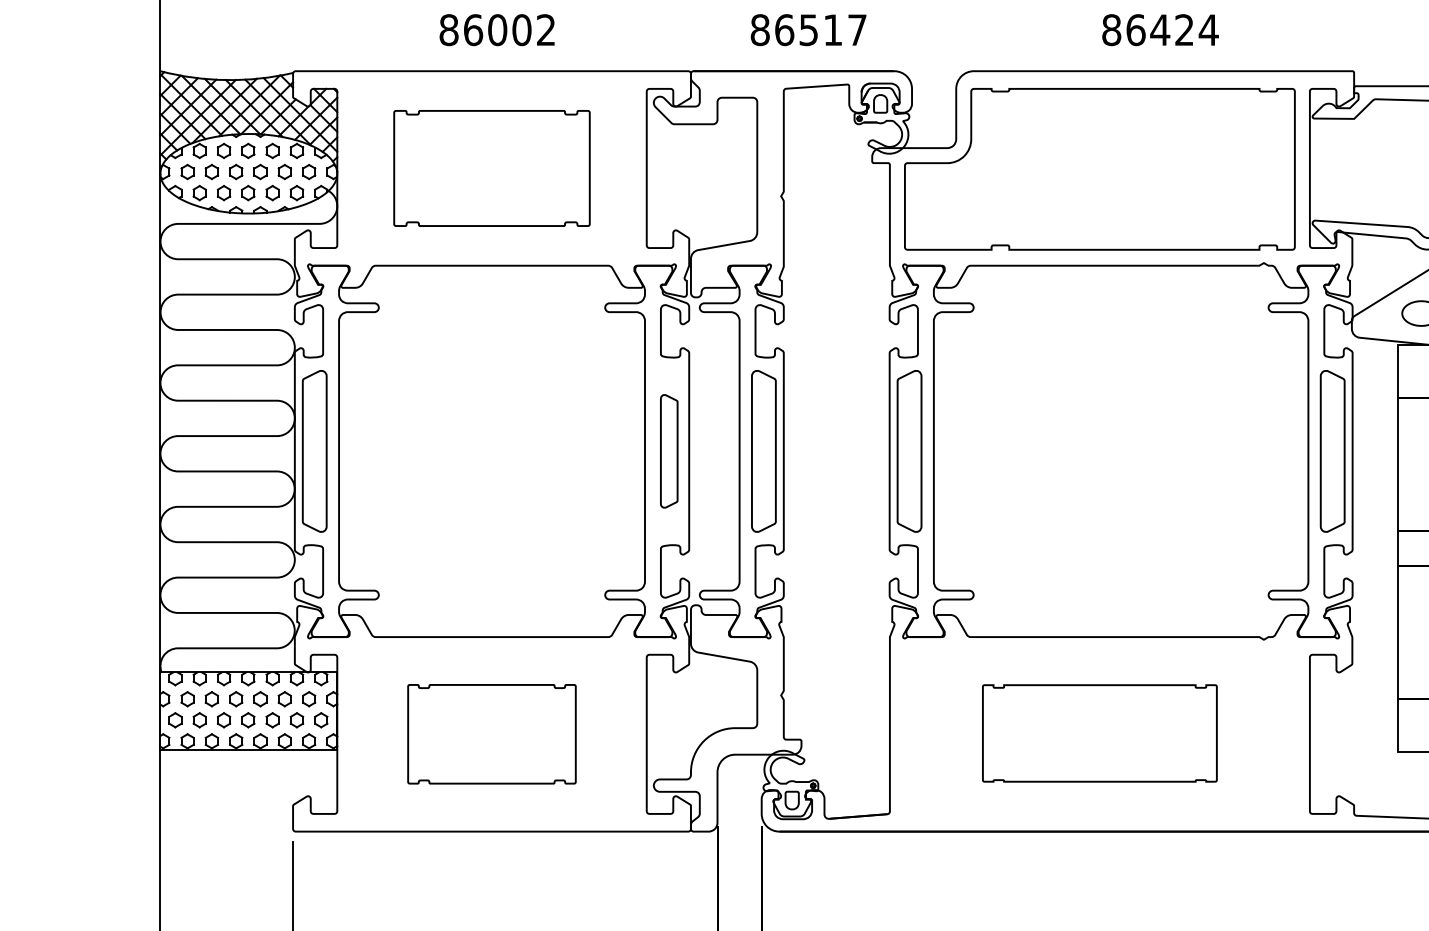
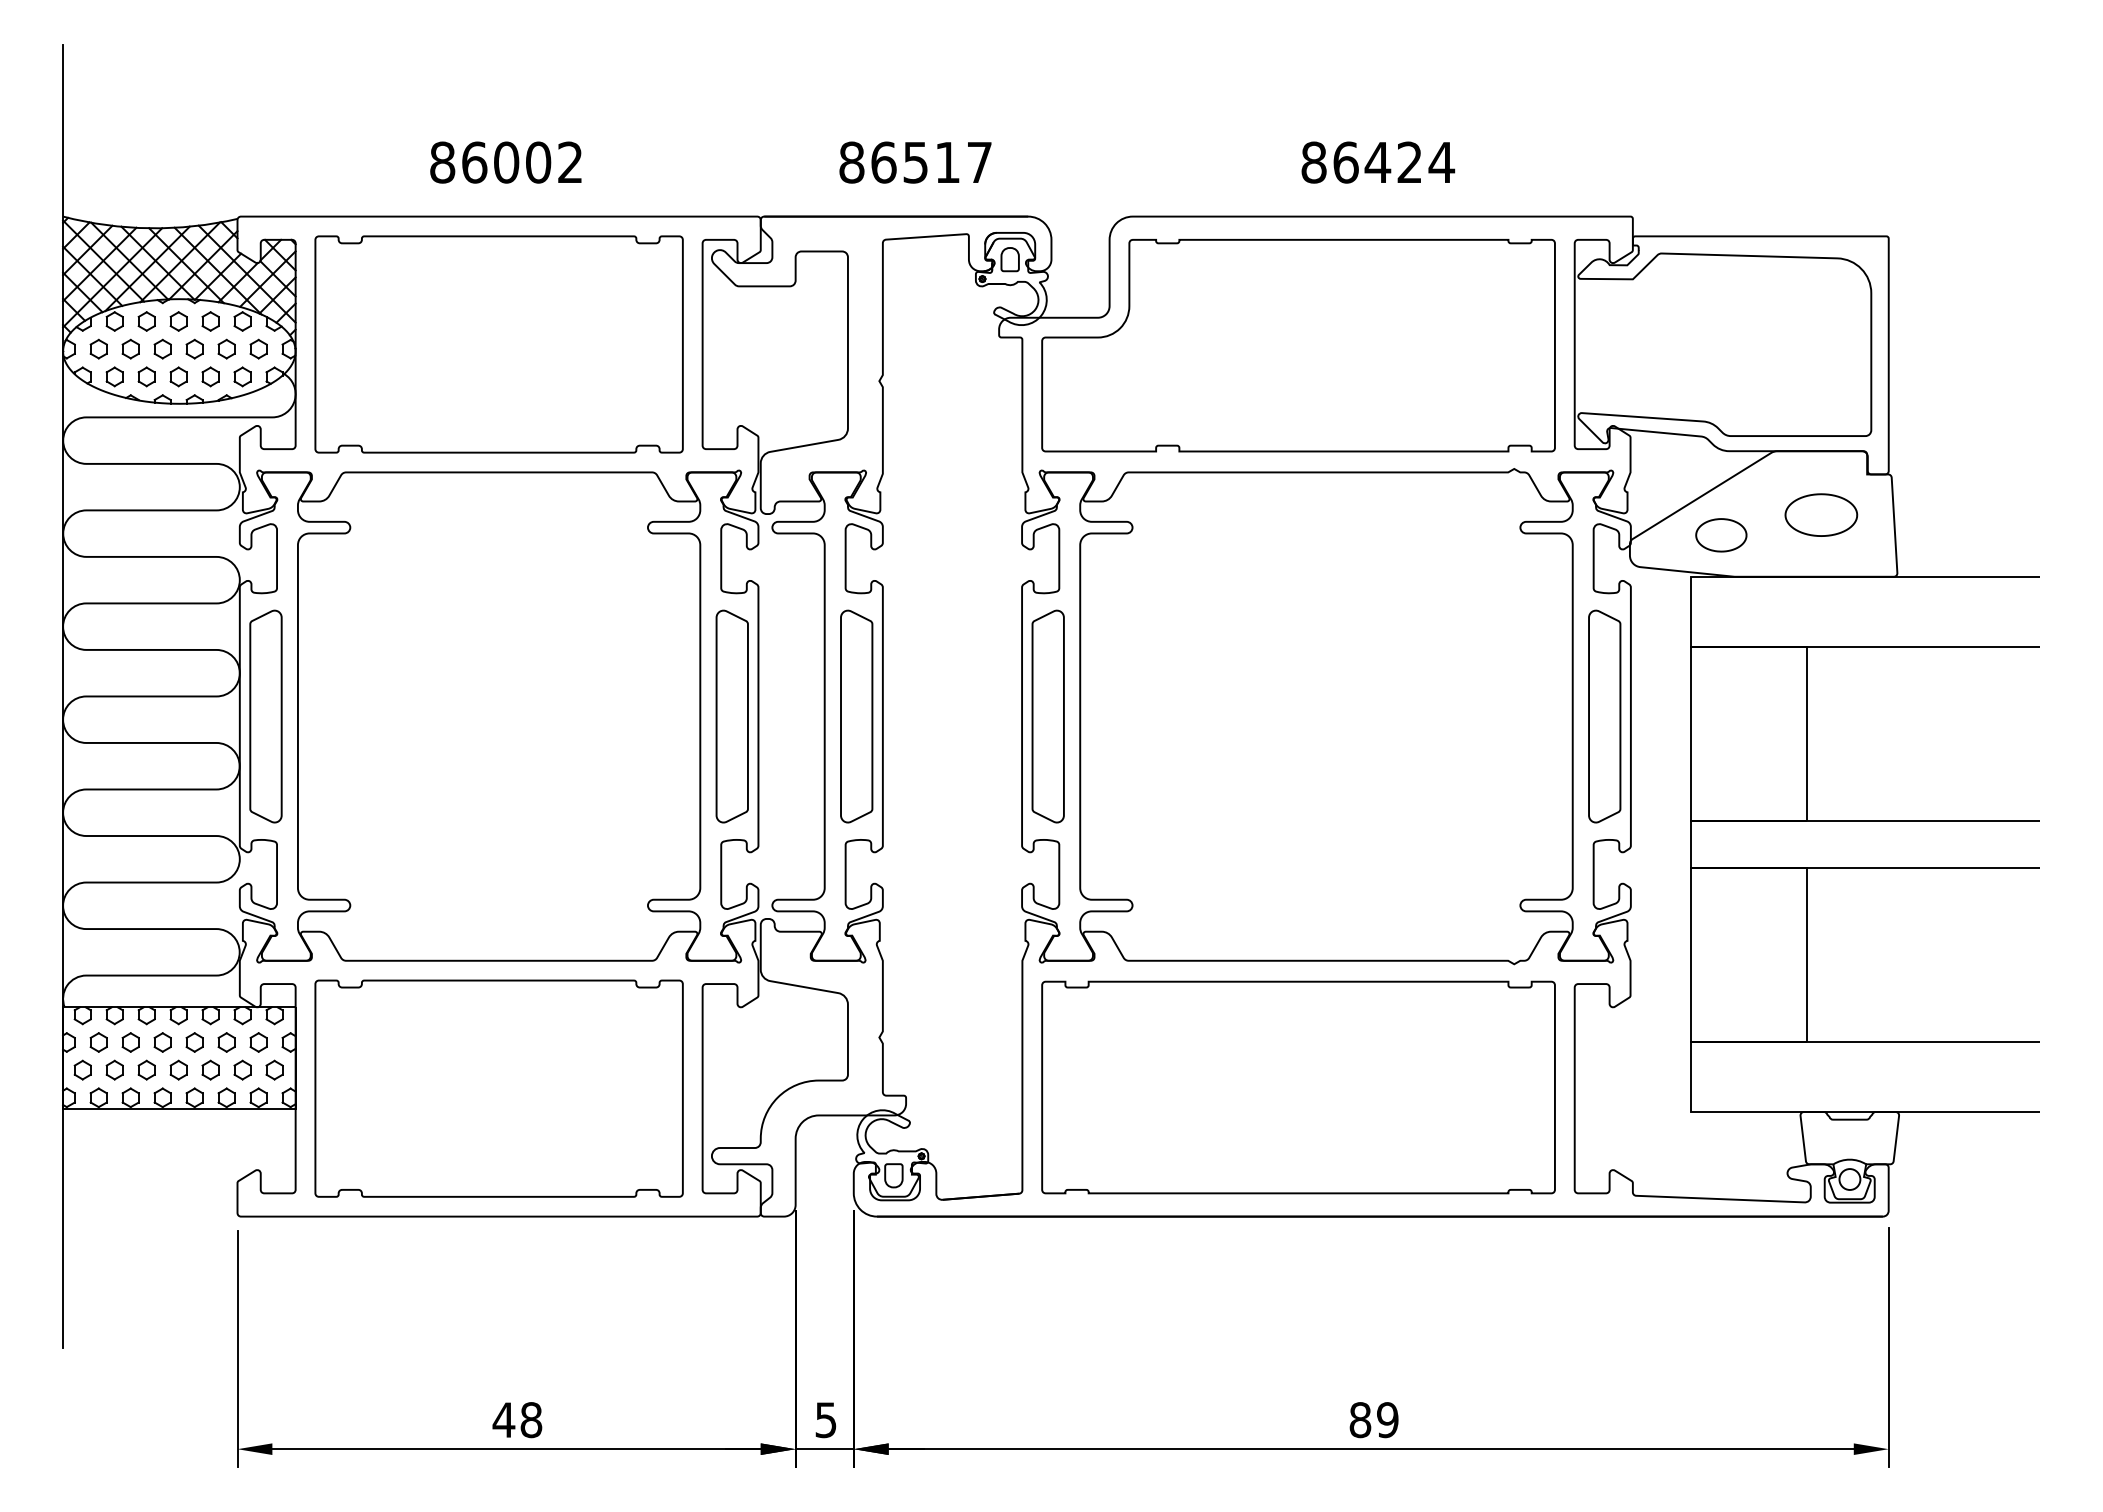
part: (491, 168) -> (498, 344), size x1.43
part: (668, 451) -> (731, 716), size x1.43
part: (1099, 733) -> (1298, 1087), size x1.67
part: (491, 734) -> (498, 1088), size x1.67

